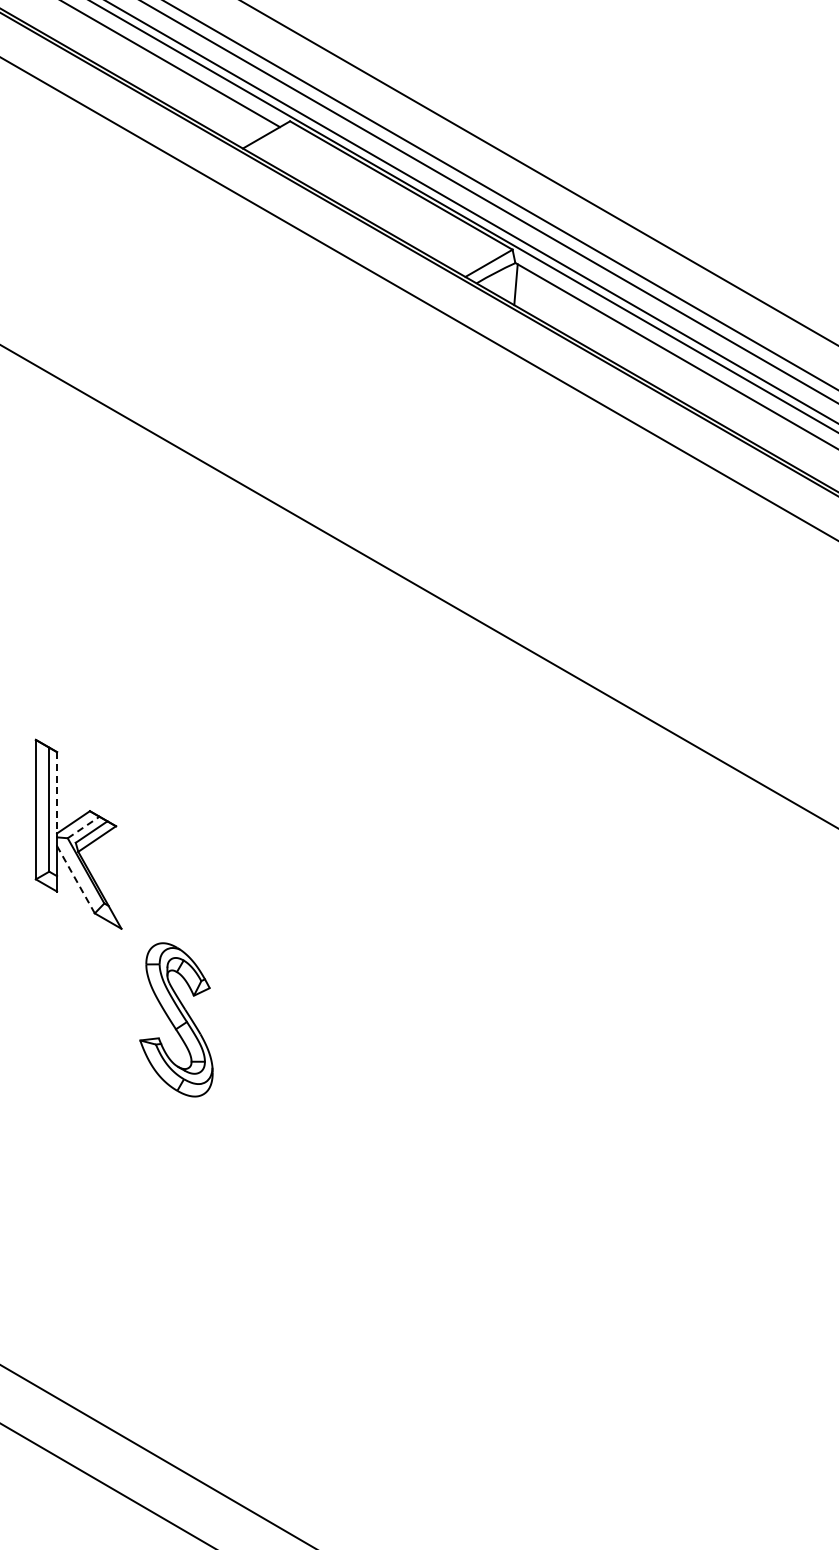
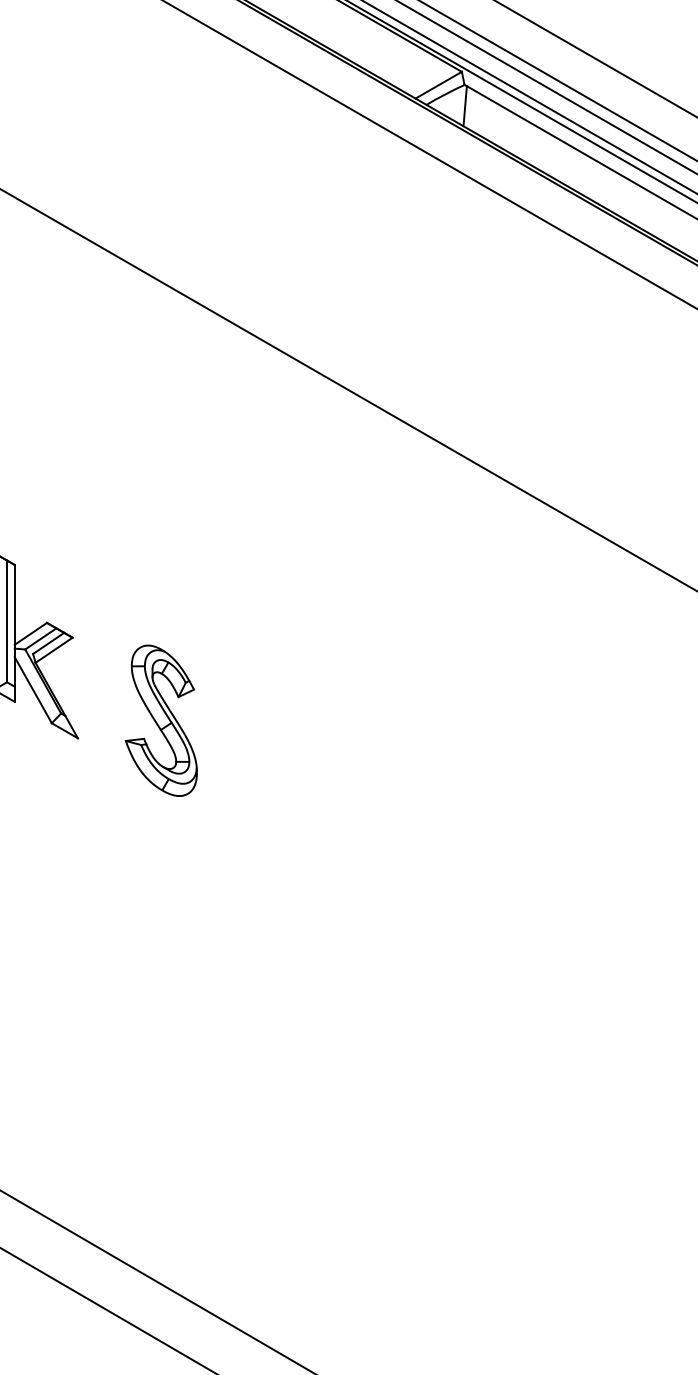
line: (57, 792) -> (15, 604), dashed -> solid
line: (84, 827) -> (41, 638), dashed -> solid
line: (75, 879) -> (32, 689), dashed -> solid
part: (176, 1019) -> (161, 720), moved

